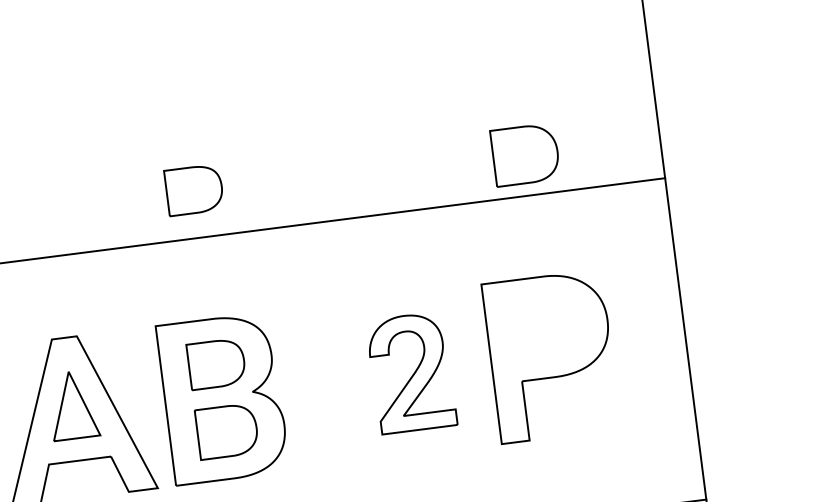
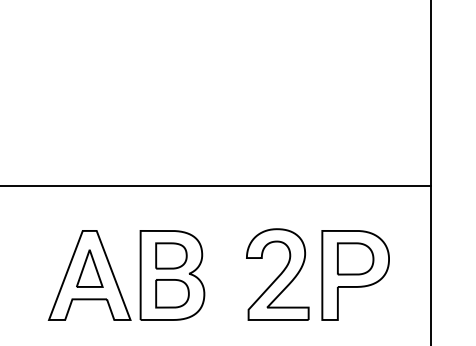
part: (525, 154) -> (355, 258), moved
part: (194, 189) -> (171, 158), removed
part: (411, 372) -> (277, 274), size x1.43

